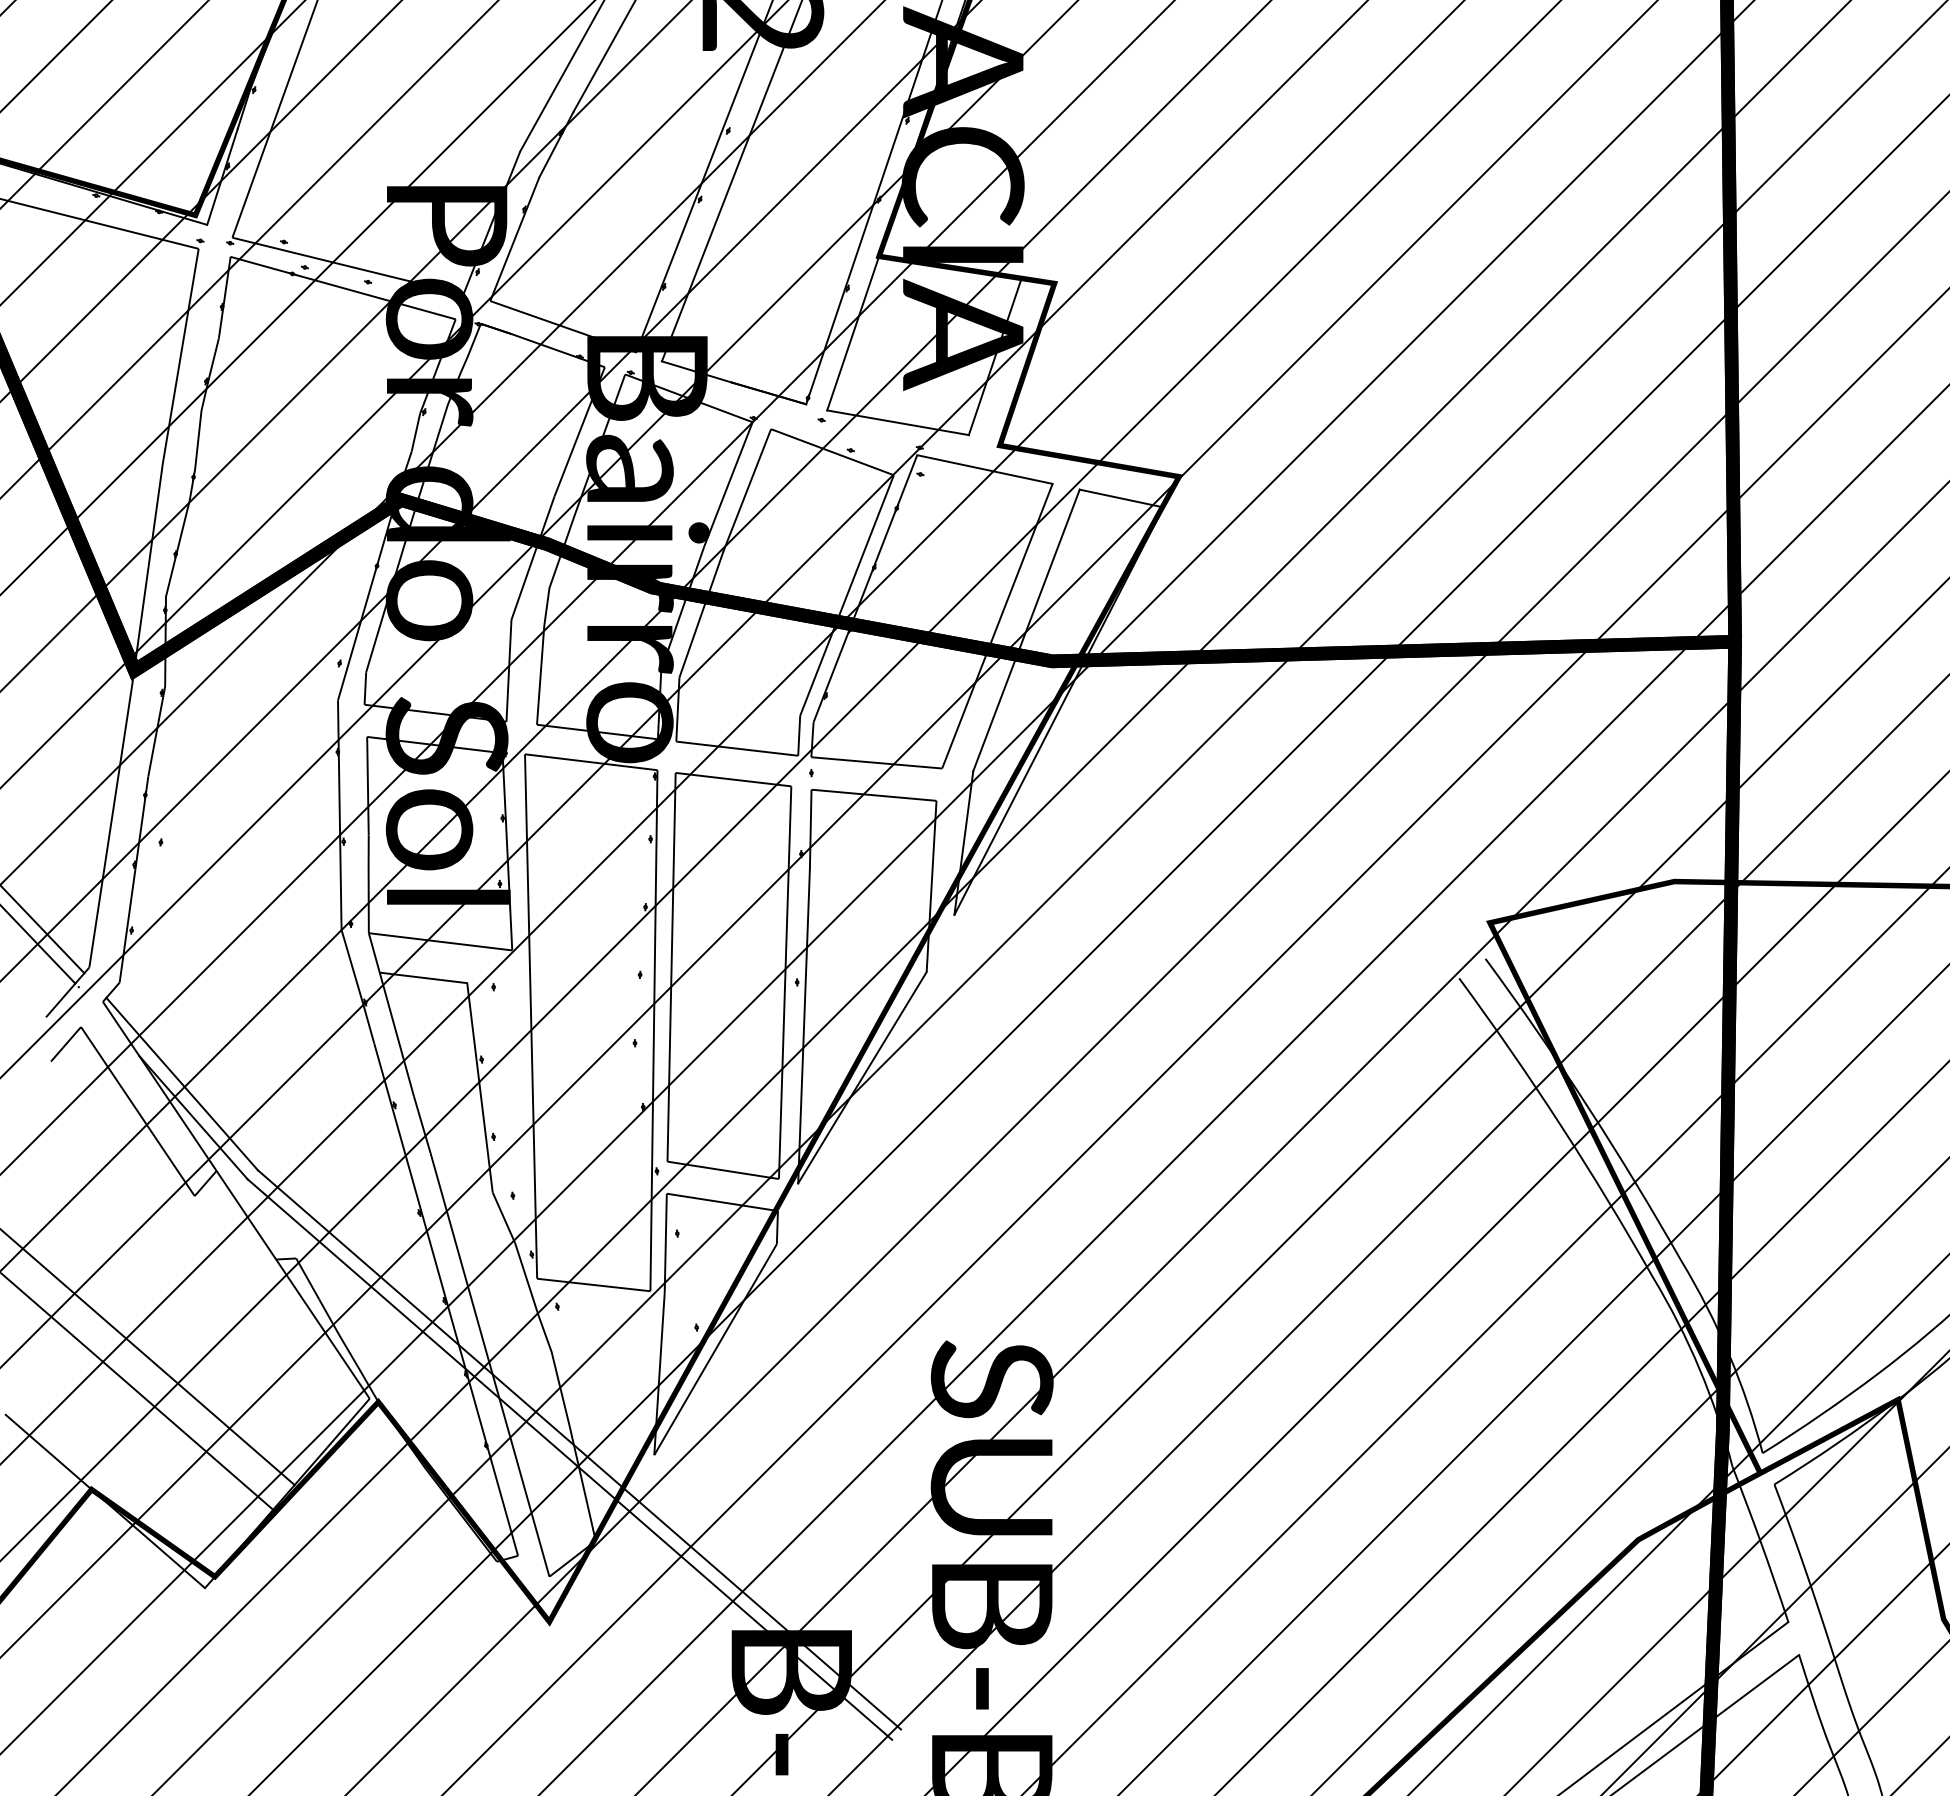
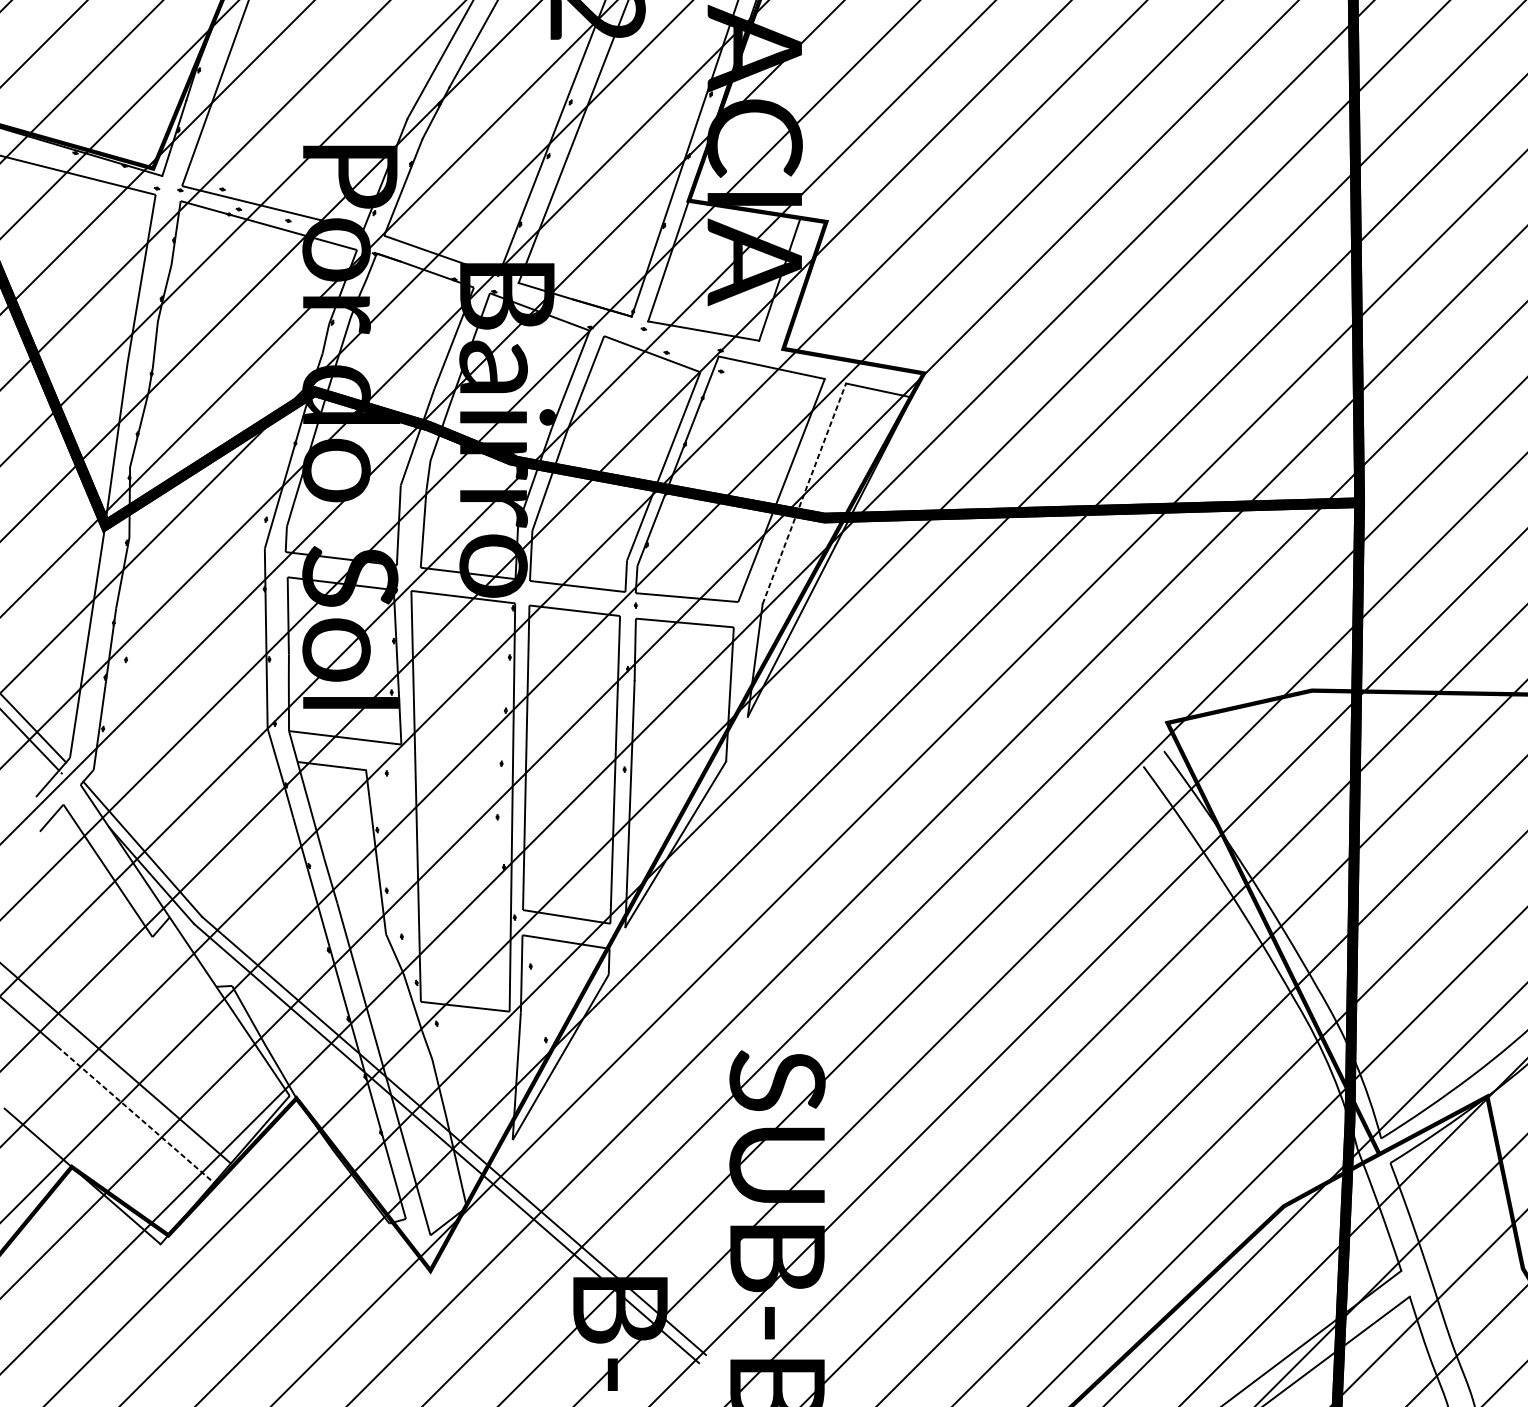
line: (1026, 629) -> (804, 493), solid -> dashed
line: (173, 1422) -> (135, 1114), solid -> dashed

